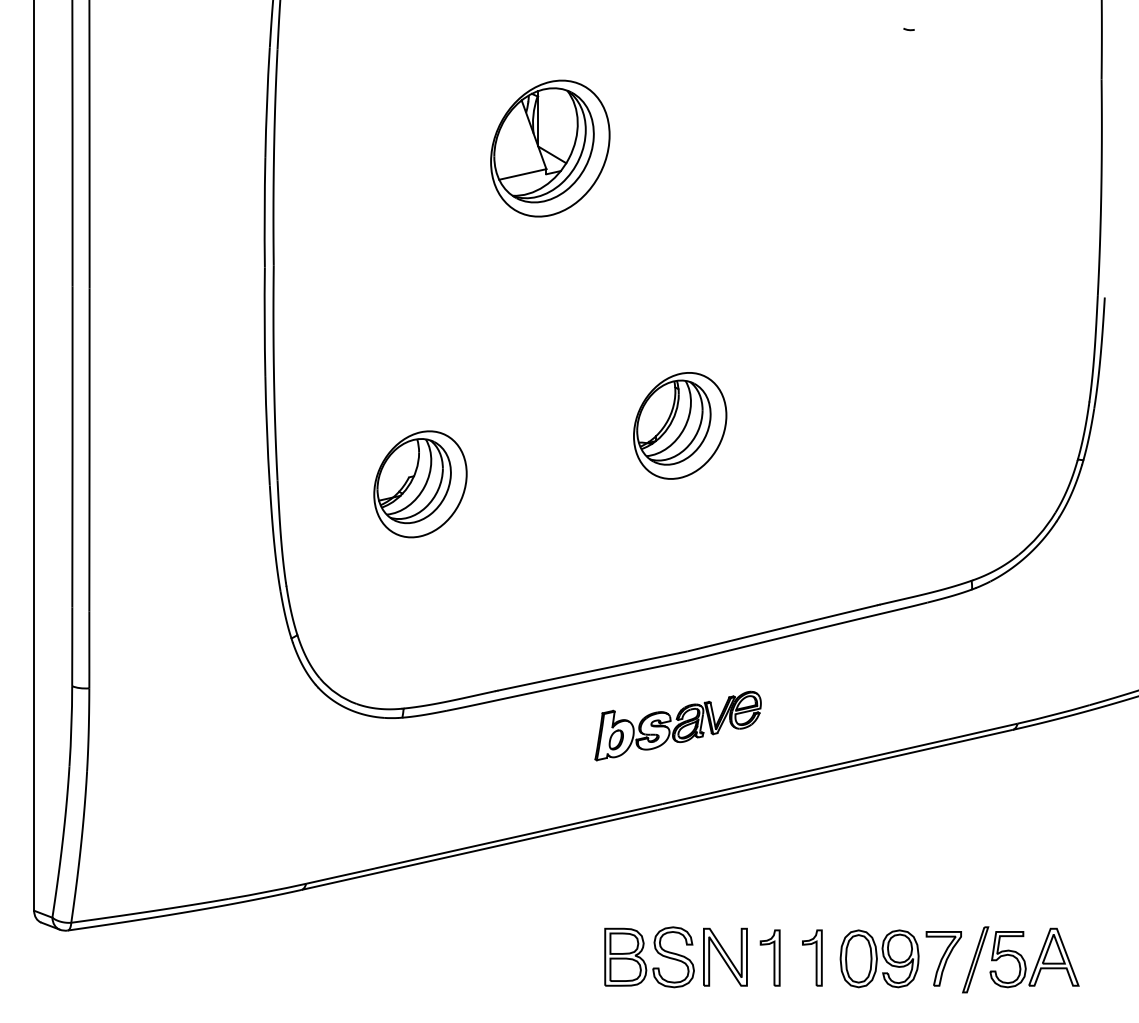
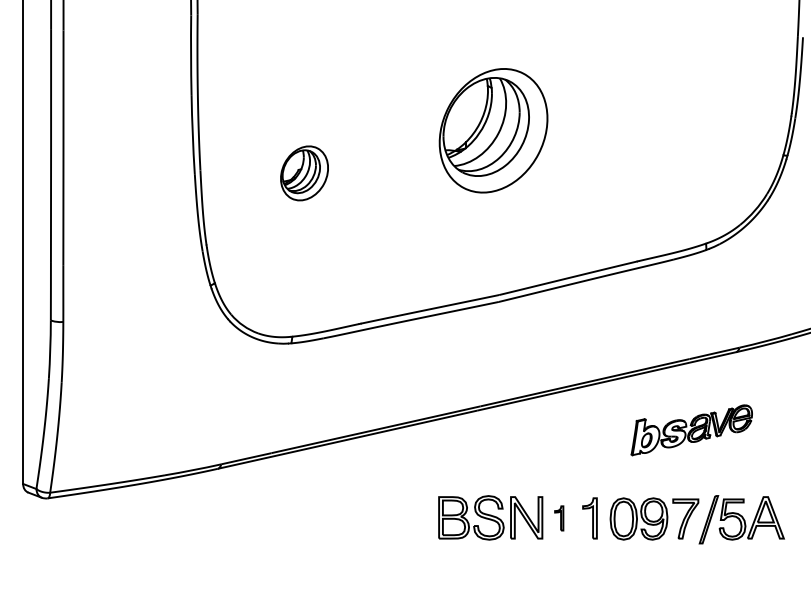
part: (680, 425) -> (493, 130), size x1.6
part: (420, 484) -> (304, 173), size x0.7
part: (677, 725) -> (691, 429), moved
part: (769, 957) -> (558, 518), size x0.6

